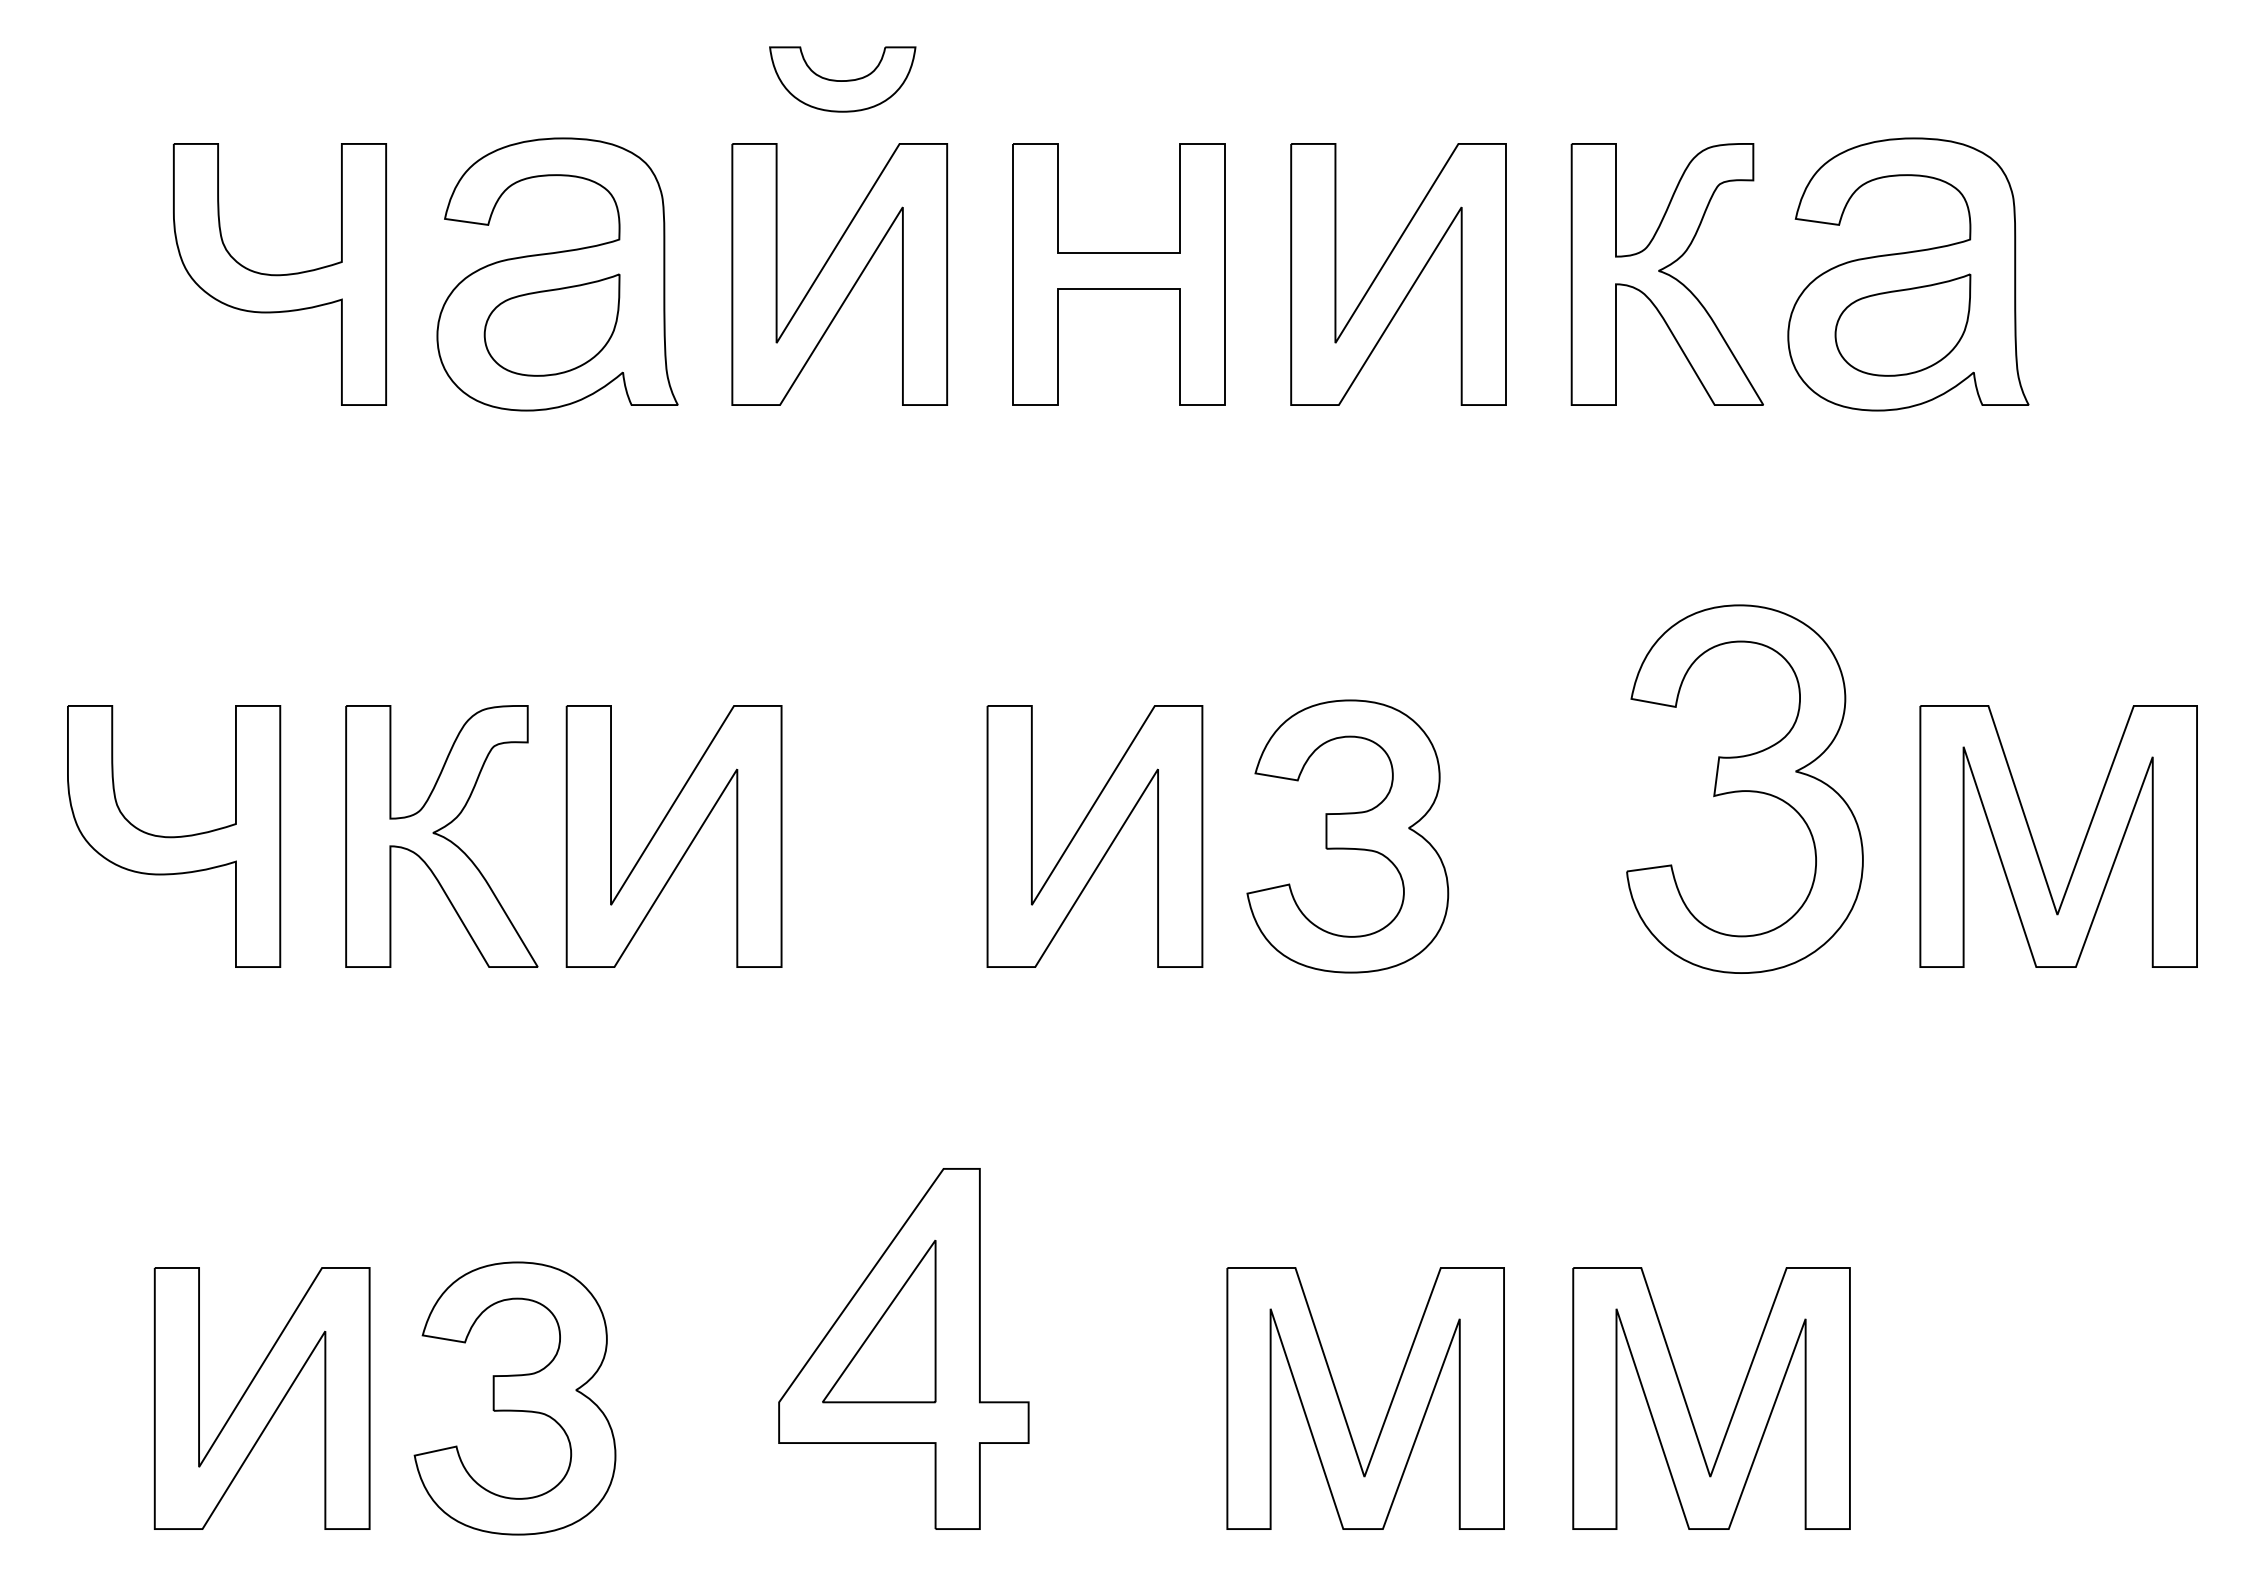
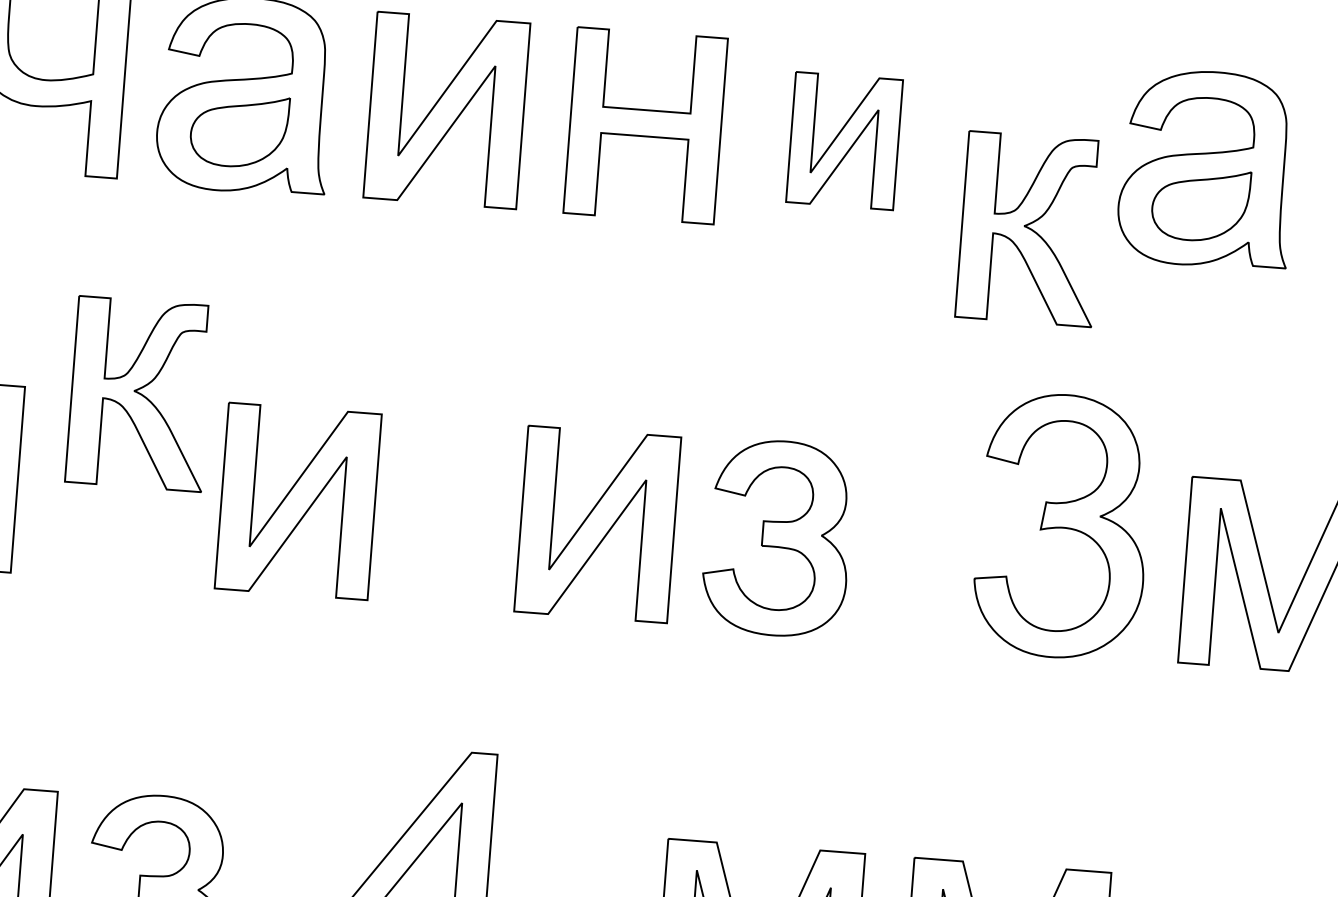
part: (1398, 274) -> (844, 141), size x0.7
part: (1666, 274) -> (1029, 229), moved
part: (441, 836) -> (139, 394), moved

